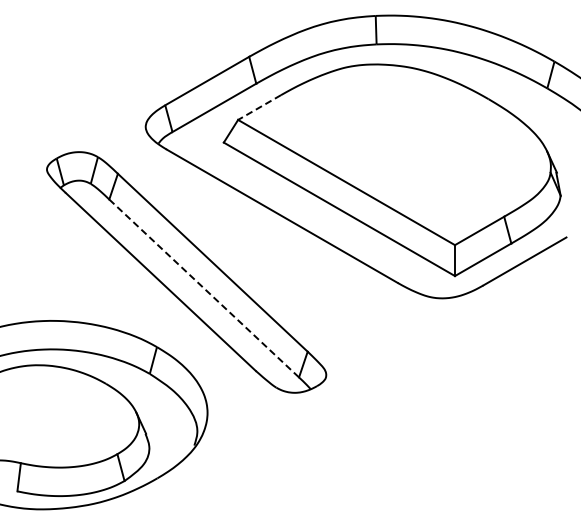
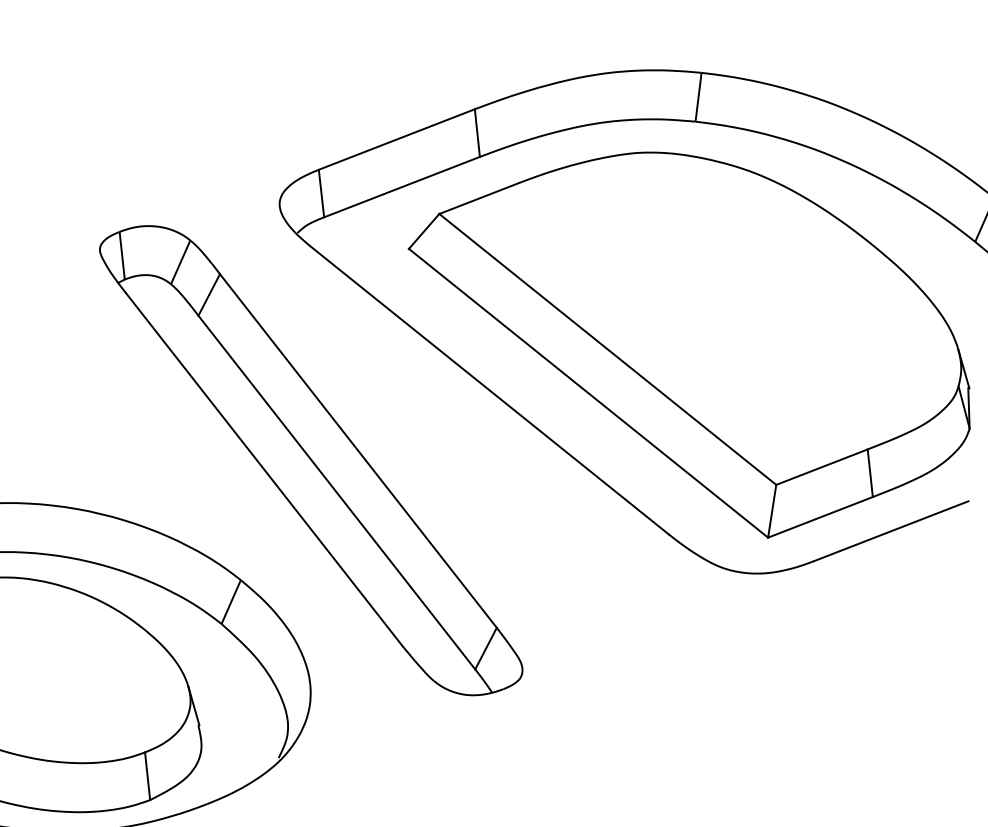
line: (259, 107) -> (479, 198), dashed -> solid
line: (204, 288) -> (337, 492), dashed -> solid

